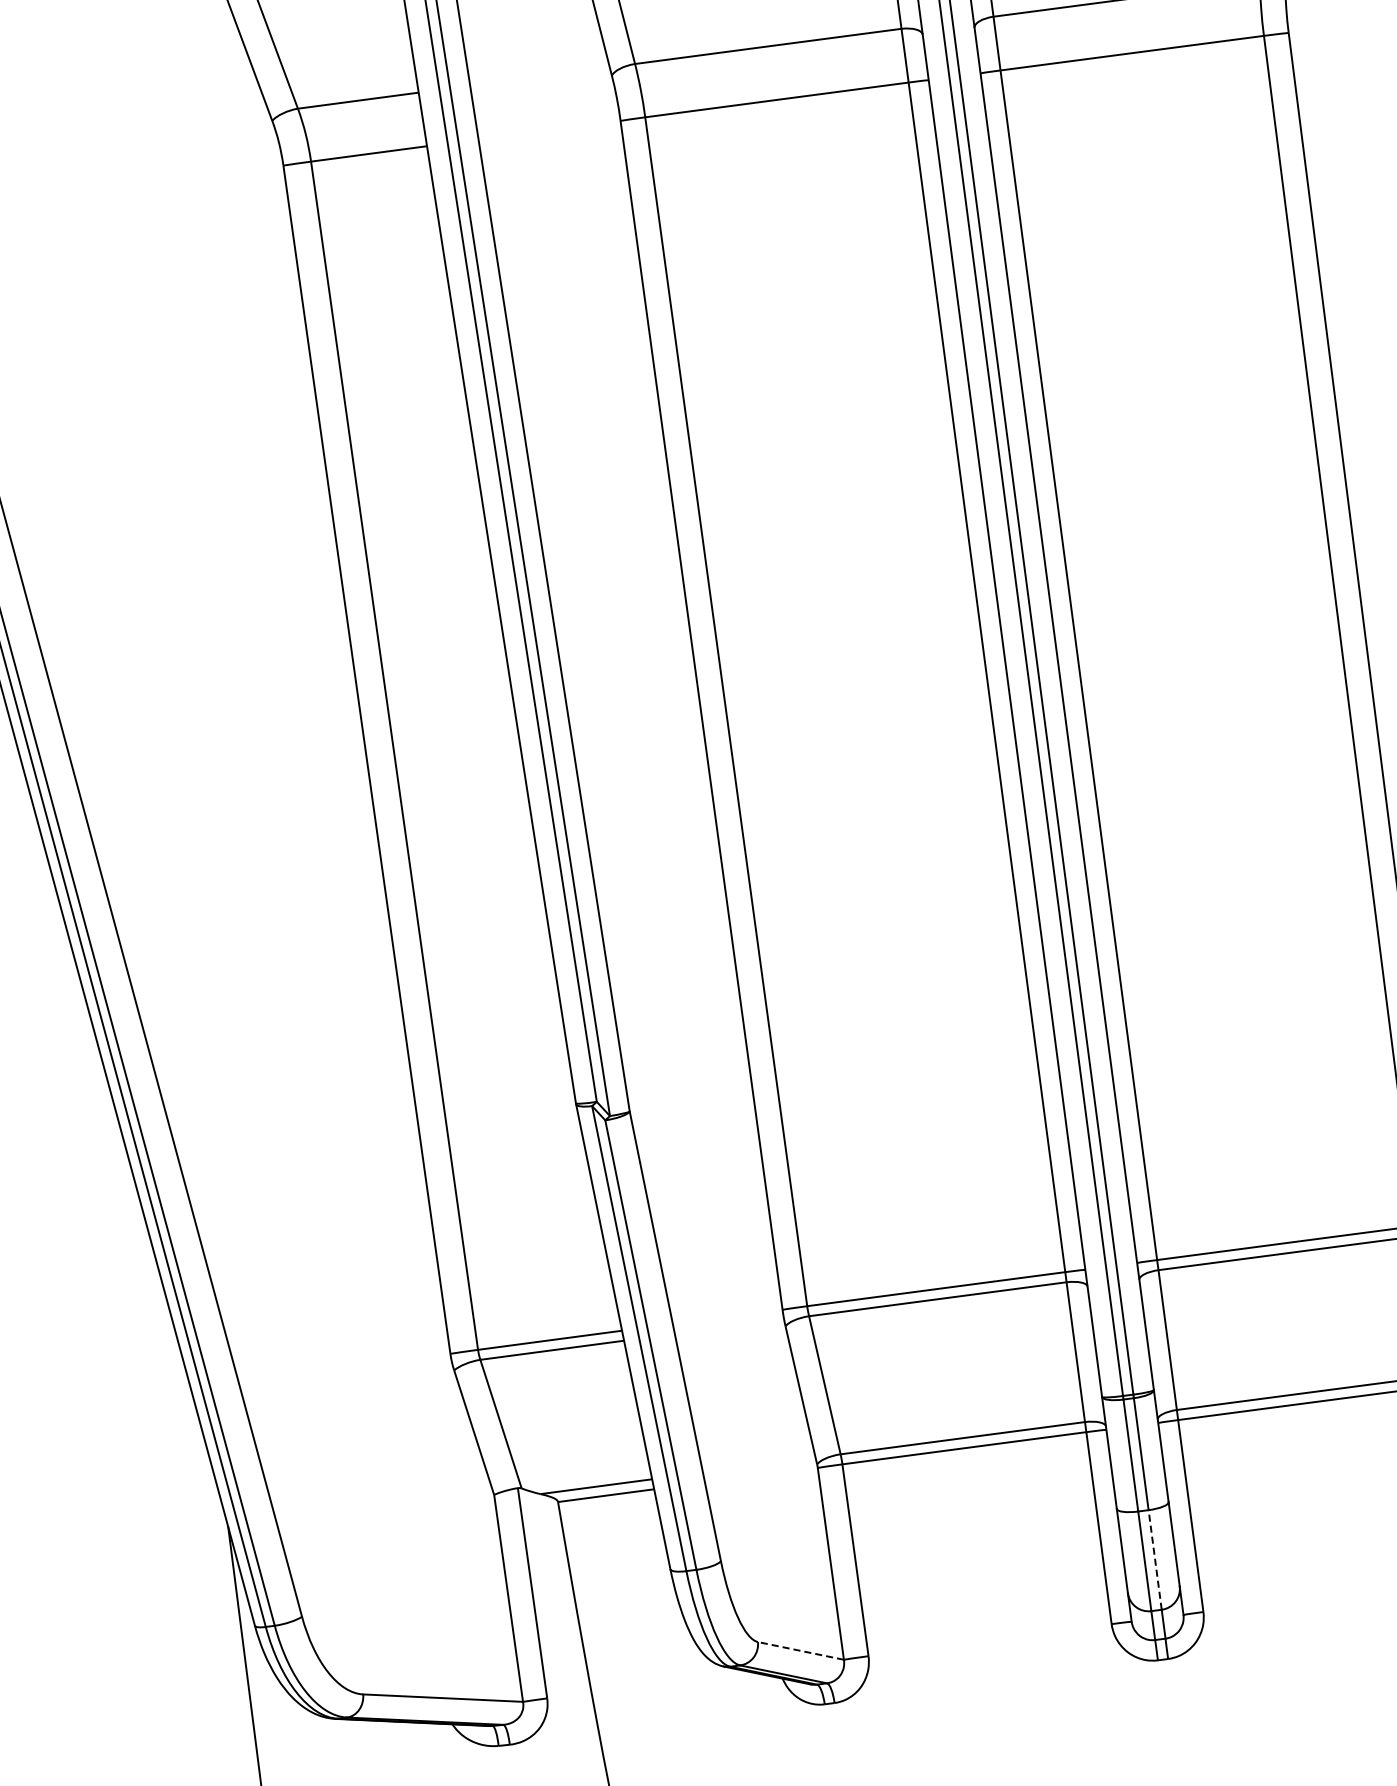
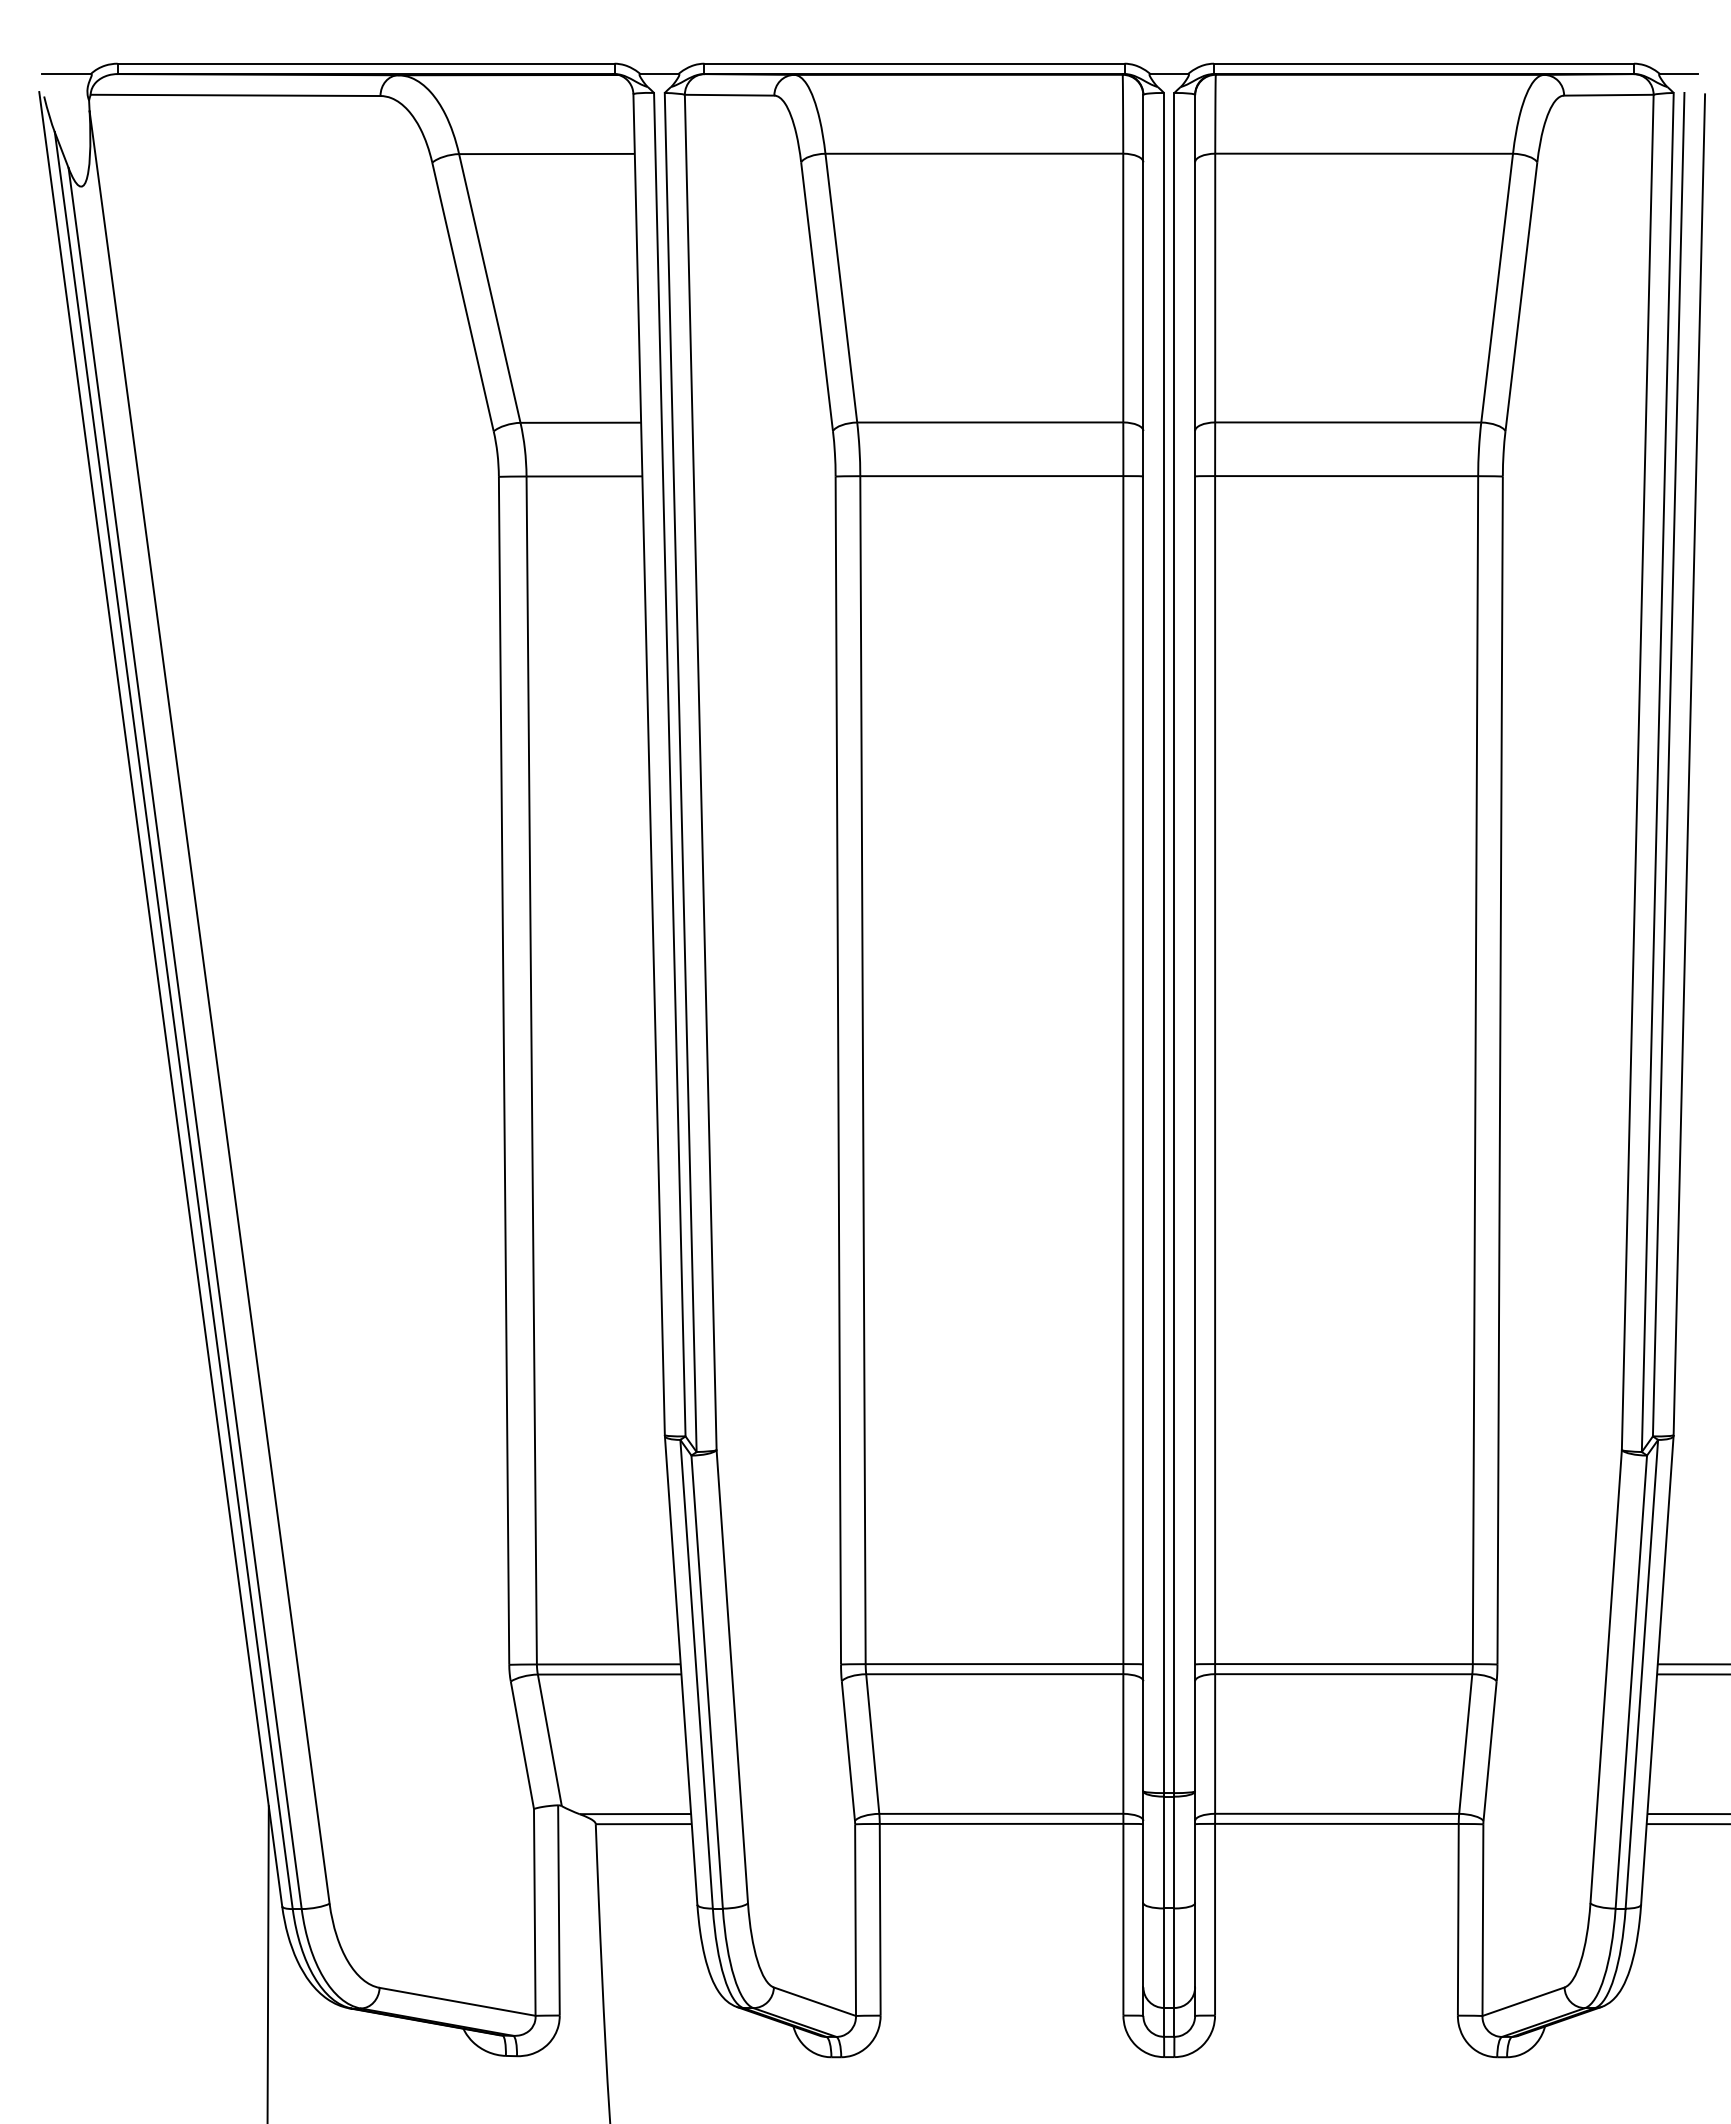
line: (1155, 1560) -> (1174, 1958), dashed -> solid
line: (800, 1650) -> (814, 2001), dashed -> solid

